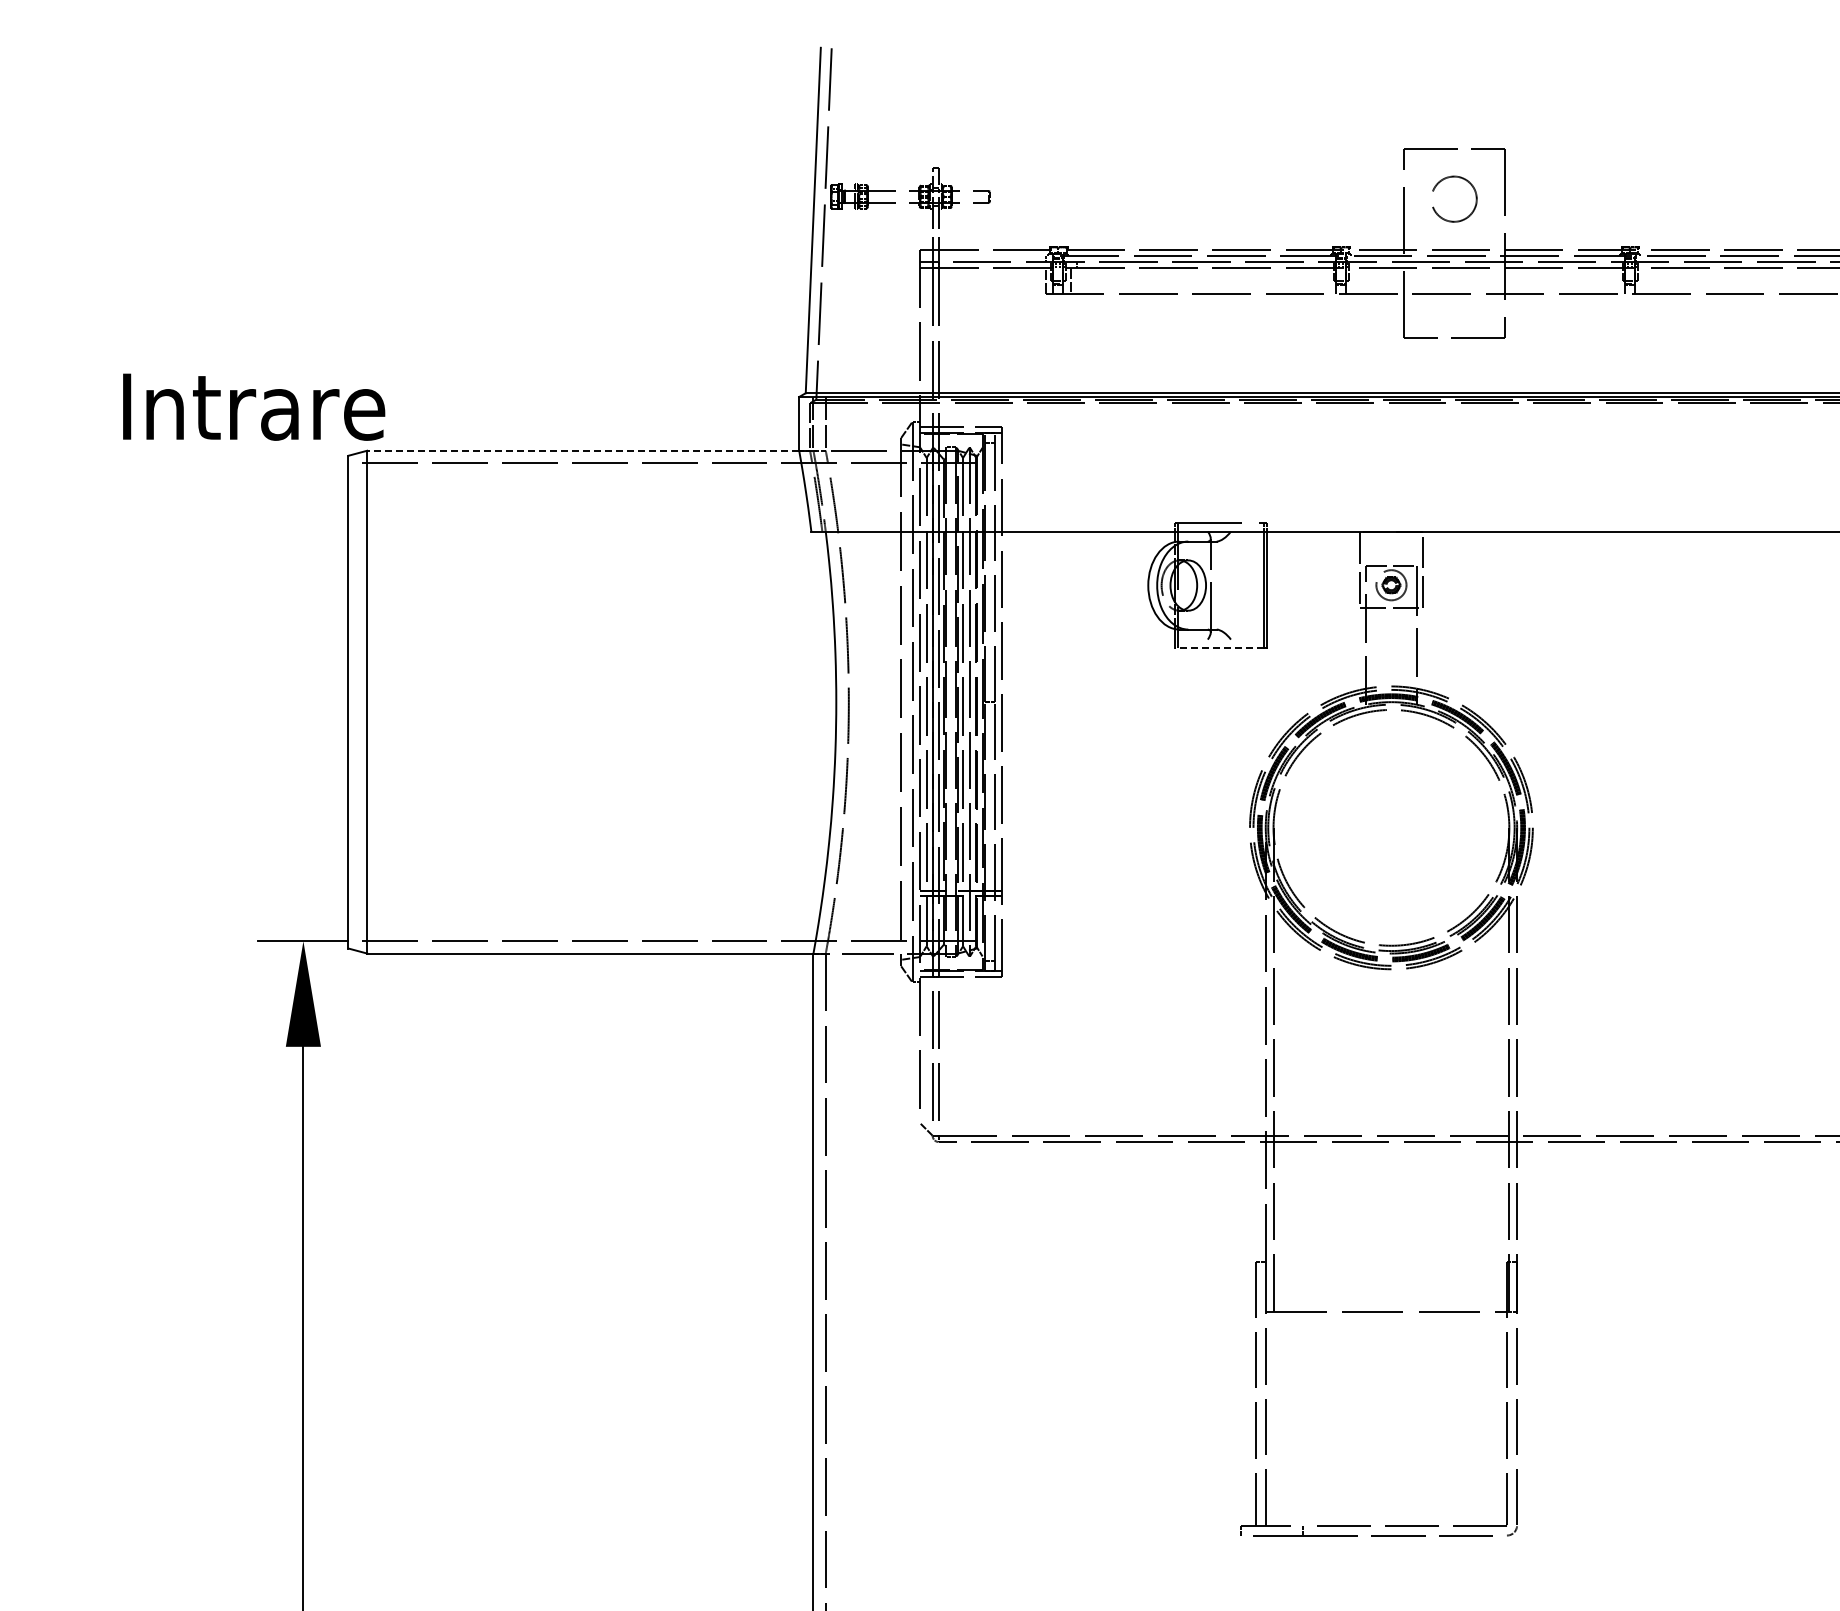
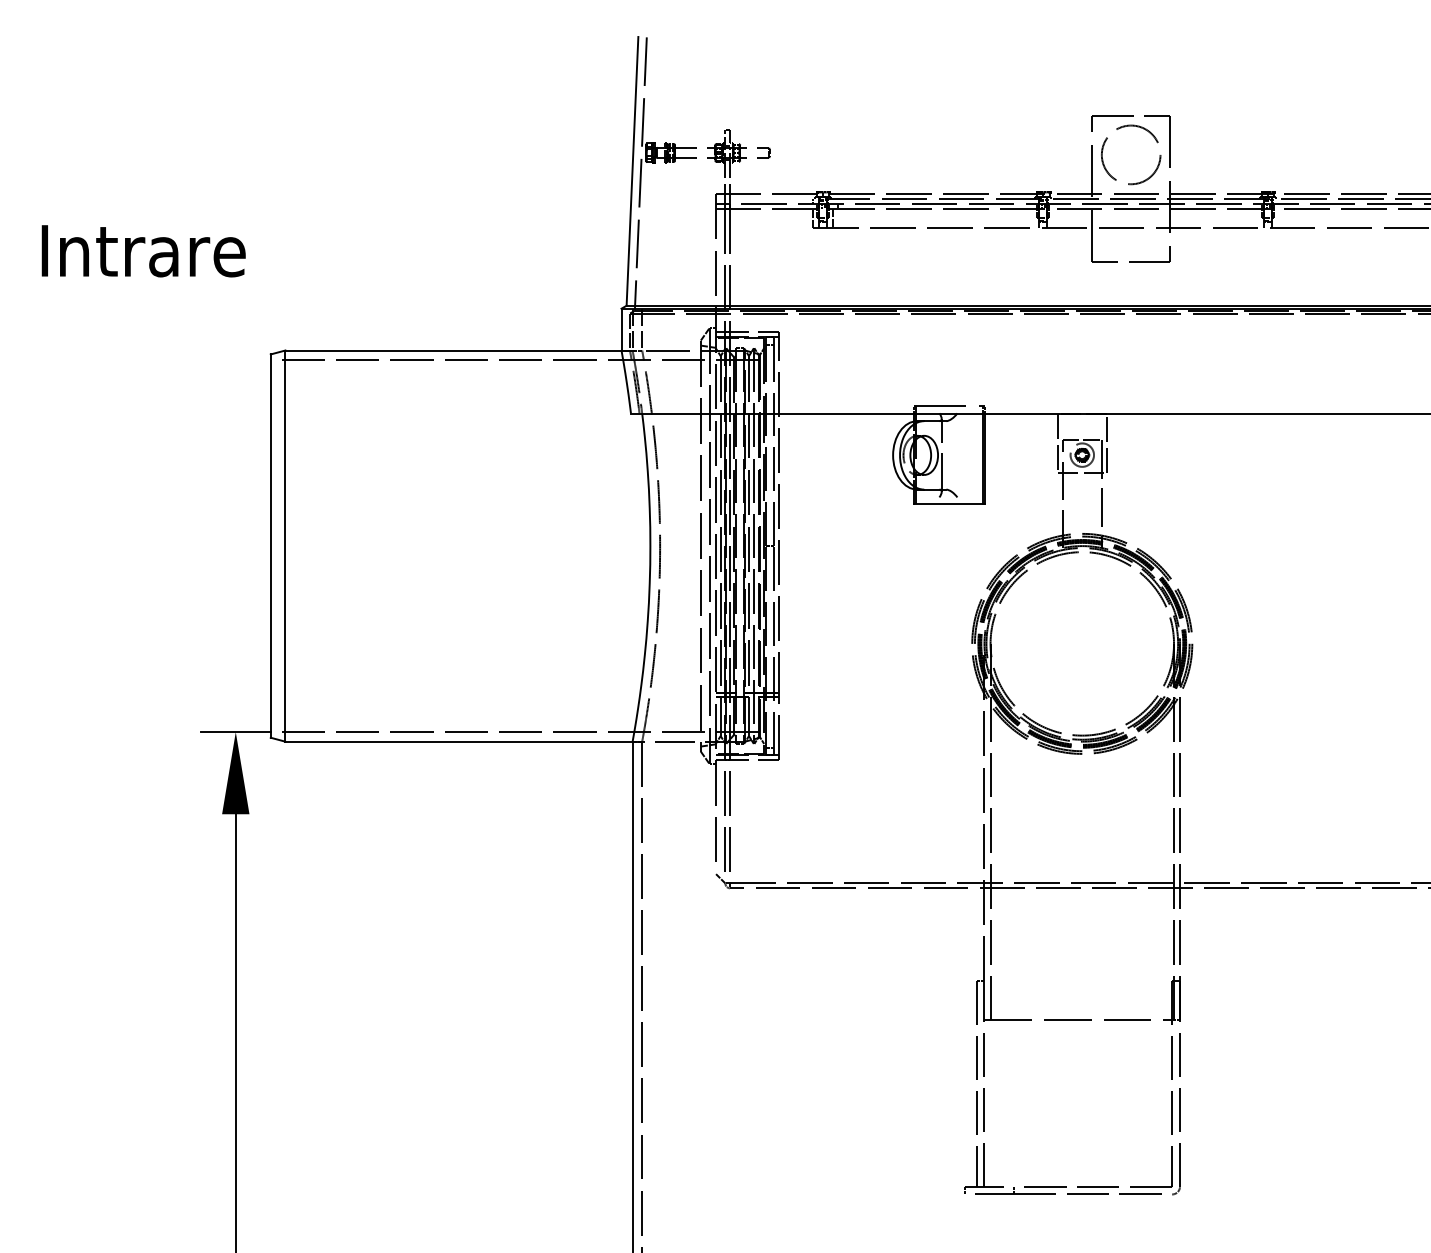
circle: (1453, 198) -> (1130, 154), size x1.67
text: (254, 406) -> (144, 250), moved
line: (583, 450) -> (453, 350), dashed -> solid
line: (1218, 648) -> (947, 504), dashed -> solid

